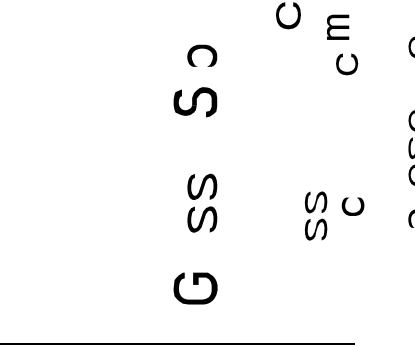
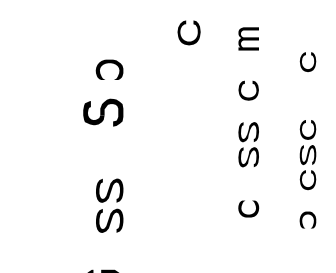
part: (338, 26) -> (249, 38), moved
part: (347, 71) -> (249, 97), moved
part: (316, 215) -> (249, 144), moved

